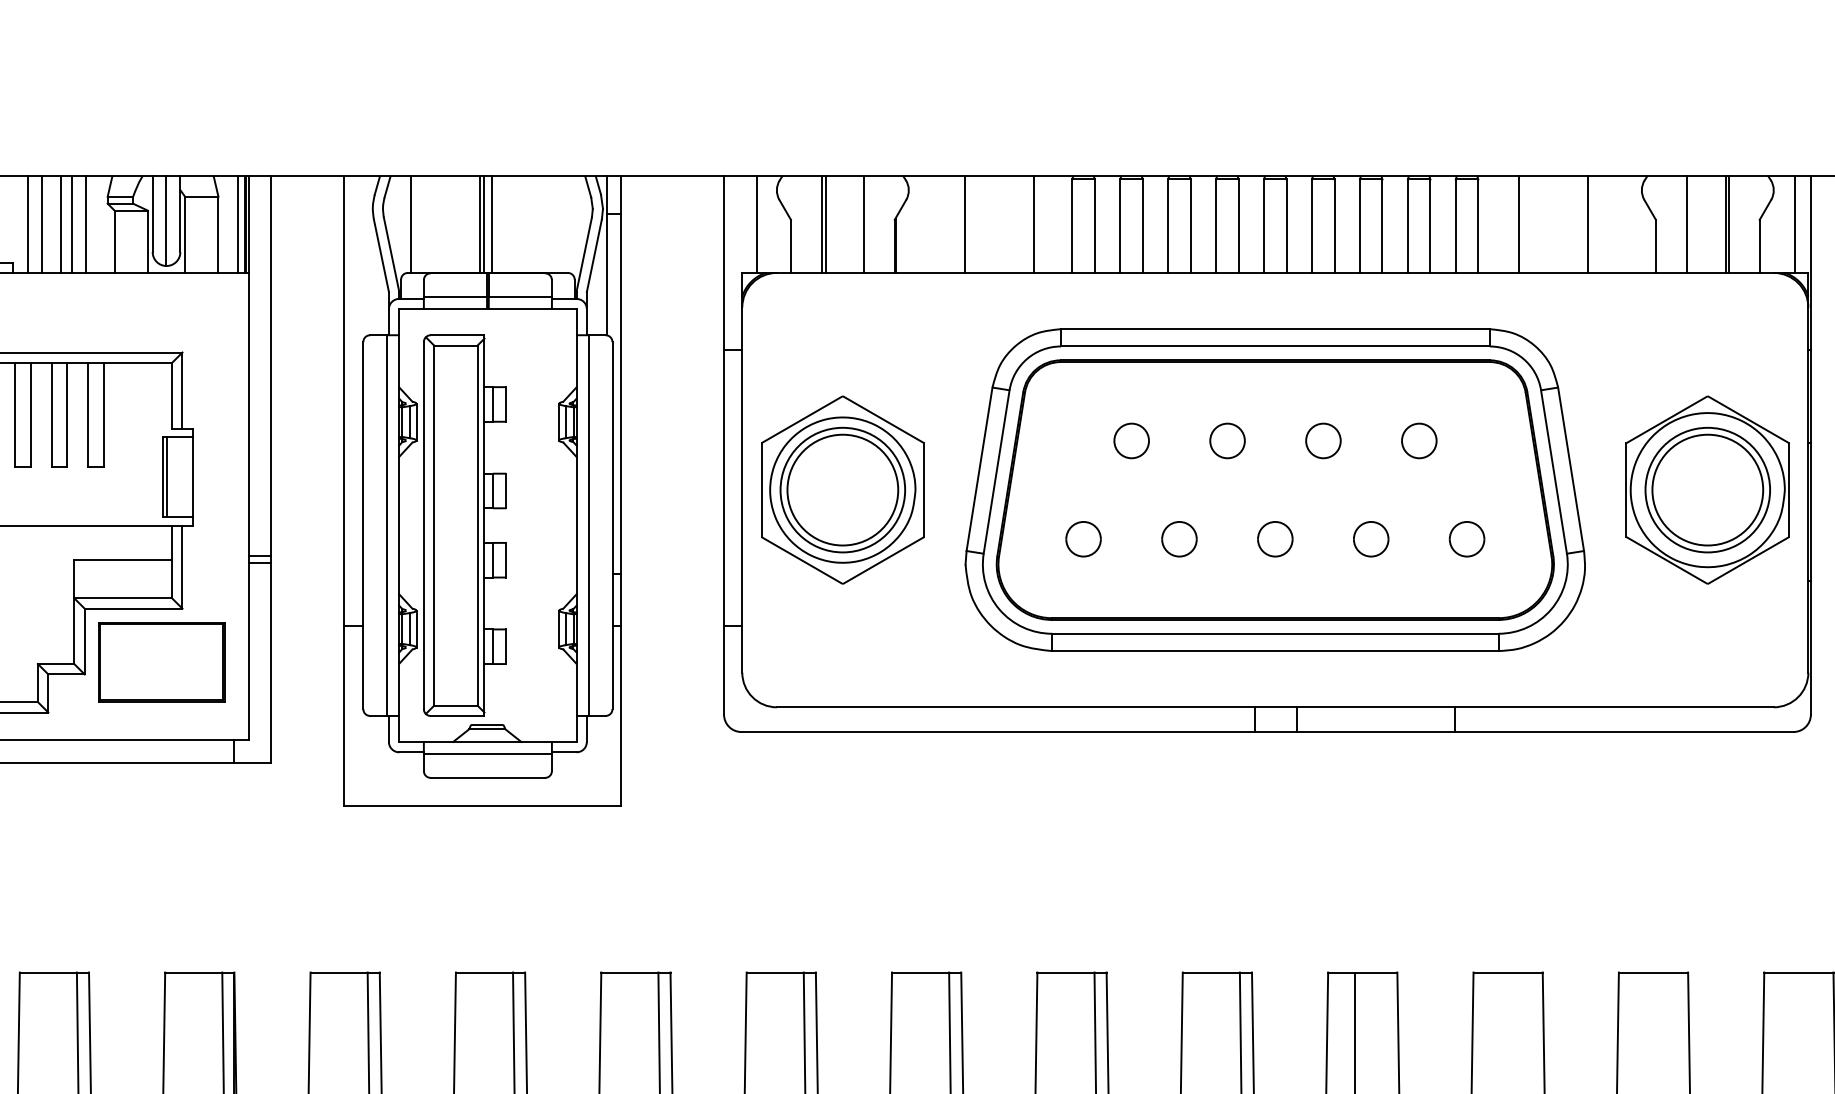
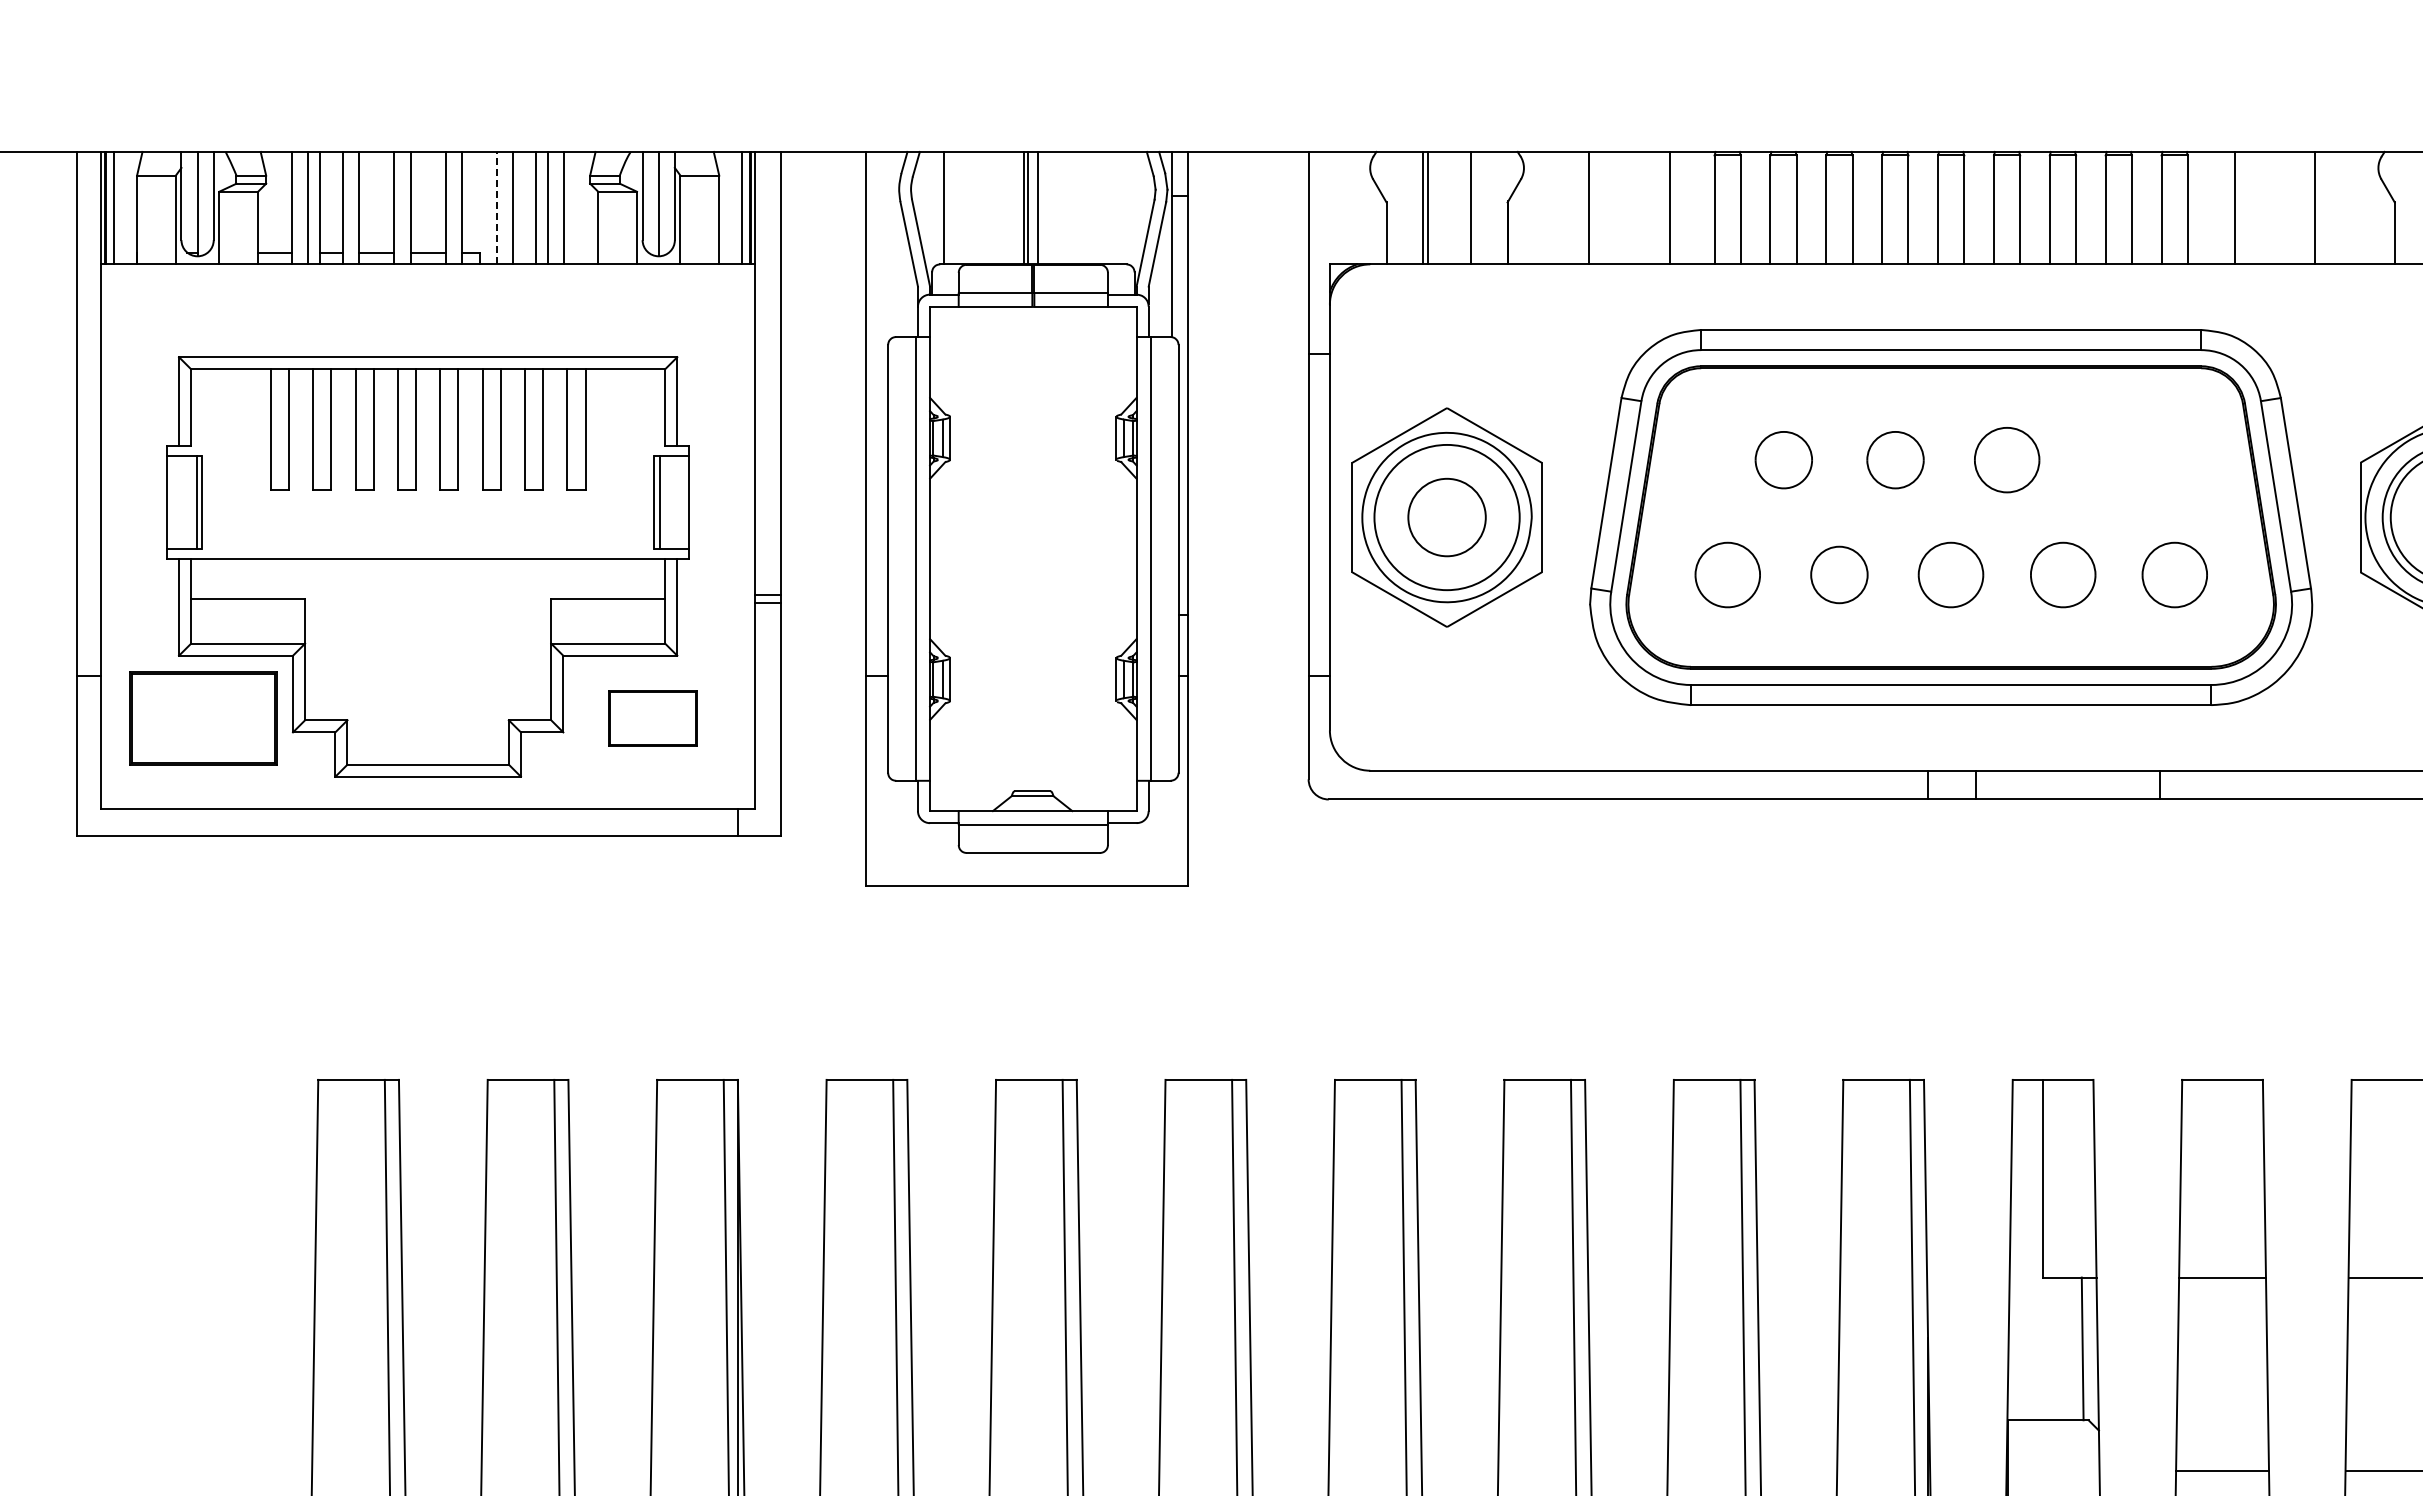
line: (27, 224) -> (496, 207), solid -> dashed
line: (757, 224) -> (1347, 207), removed
part: (1131, 441) -> (1783, 460), size x1.4
part: (1227, 441) -> (1895, 460), size x1.4
part: (1323, 441) -> (2007, 460), size x1.6
part: (1419, 441) -> (2119, 460), removed
circle: (842, 490) -> (1446, 517), size x0.6
part: (464, 525) -> (1006, 558), removed
part: (1083, 538) -> (1727, 574), size x1.6
part: (1179, 538) -> (1839, 574), size x1.4
part: (1275, 538) -> (1951, 574), size x1.6
part: (1370, 538) -> (2062, 574), size x1.6
part: (1466, 538) -> (2174, 574), size x1.6
part: (161, 662) -> (652, 718), size x0.6

